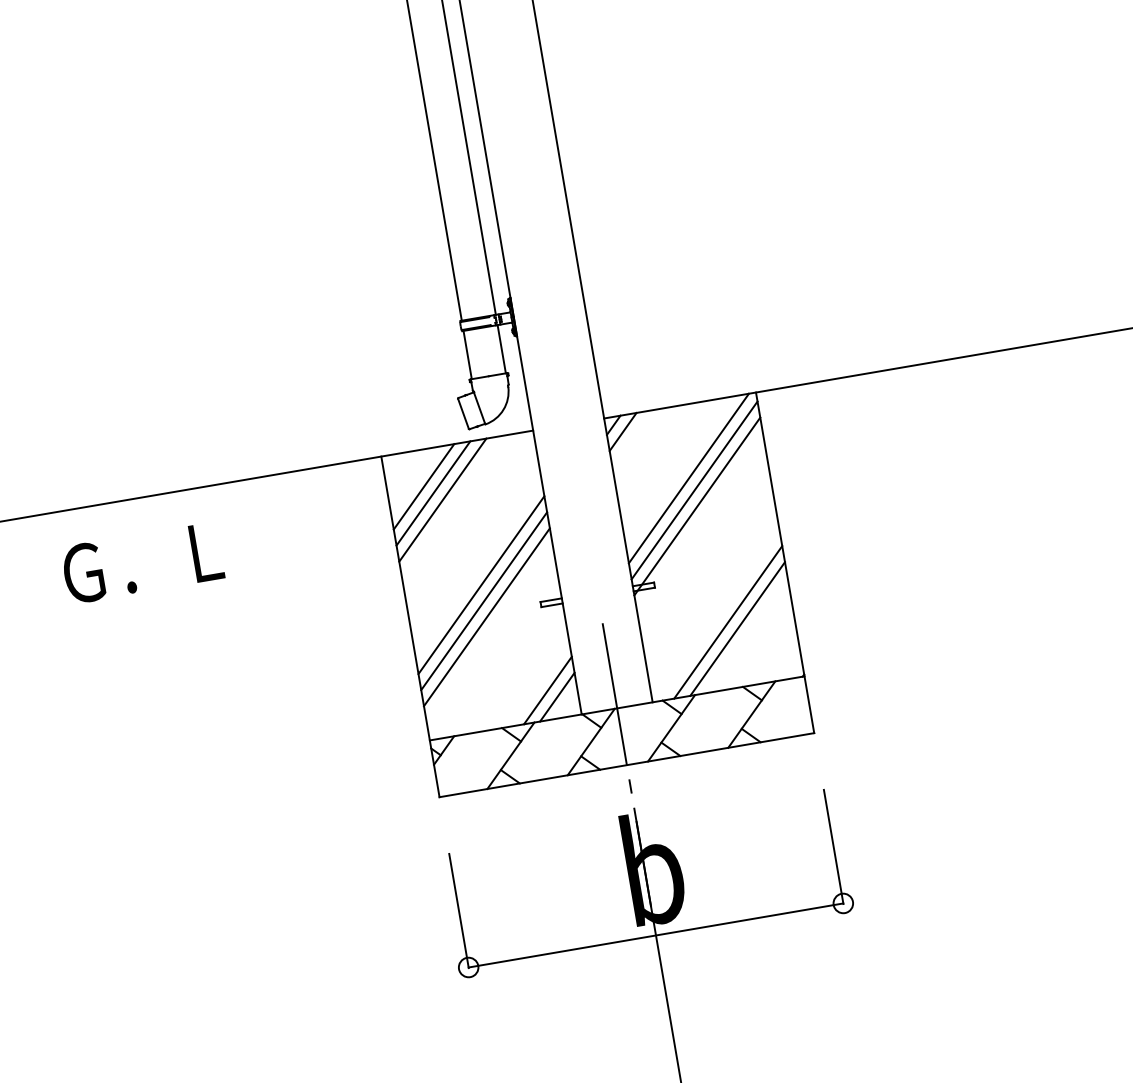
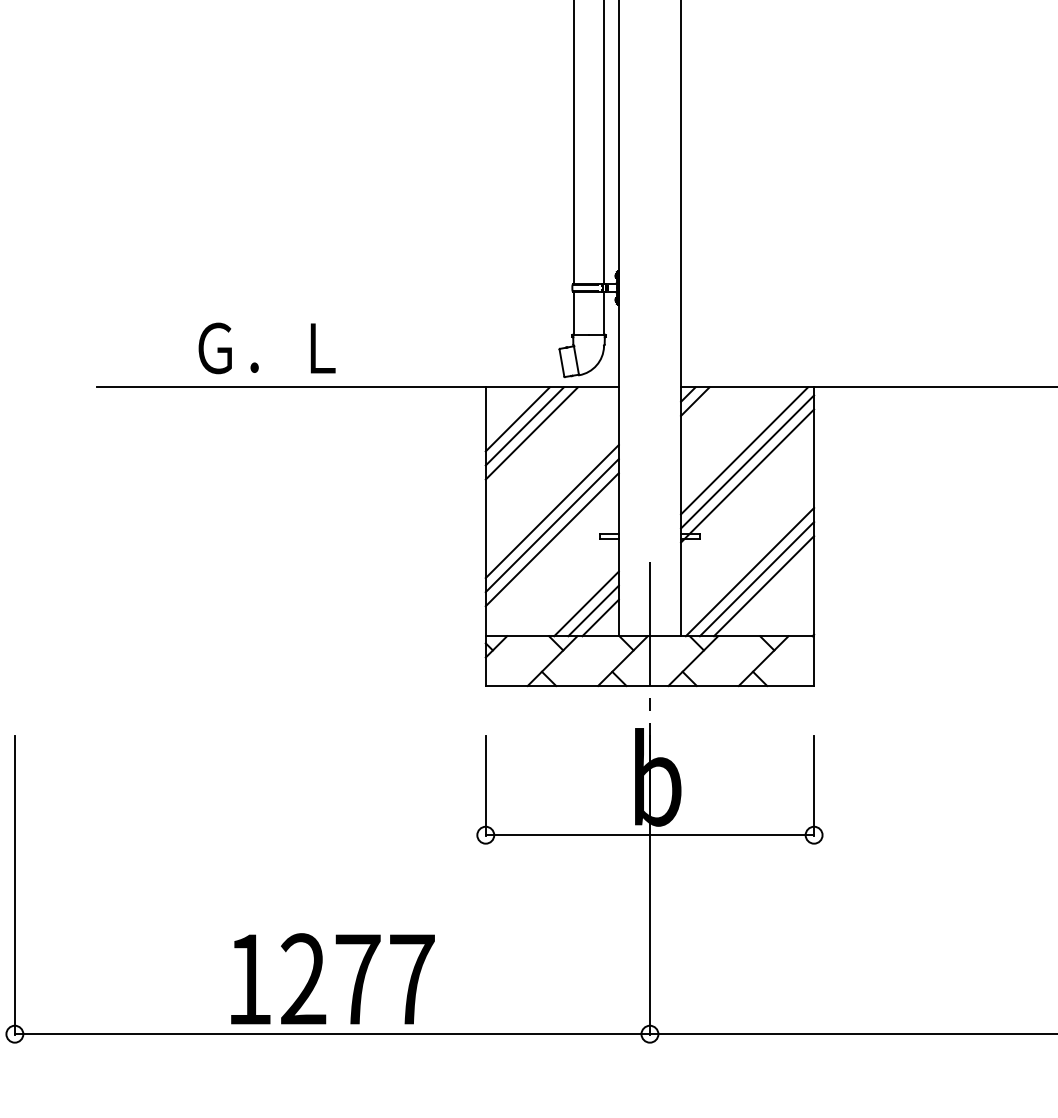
text: (142, 563) -> (266, 348), moved
line: (718, 615) -> (749, 571), added
line: (538, 683) -> (586, 603), added

